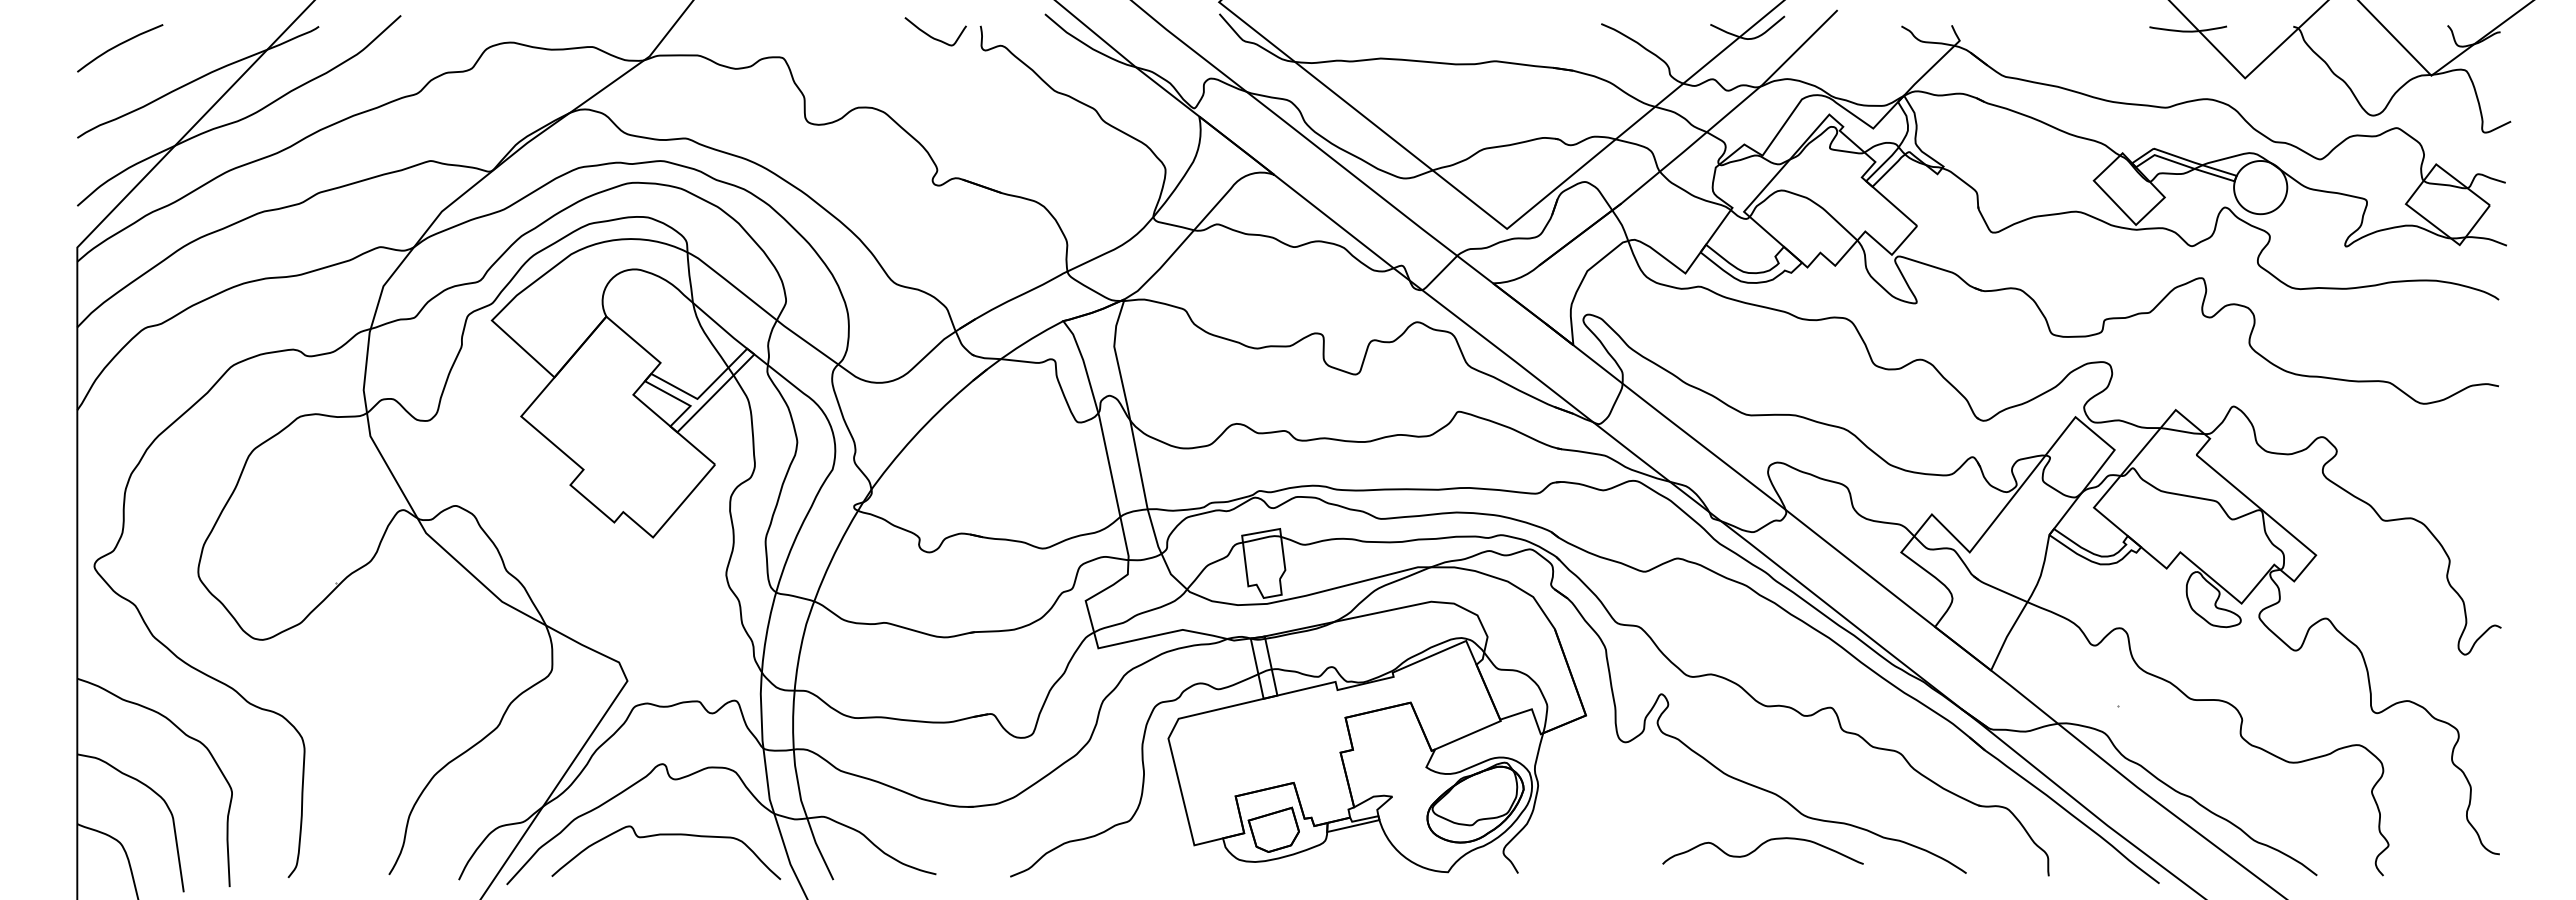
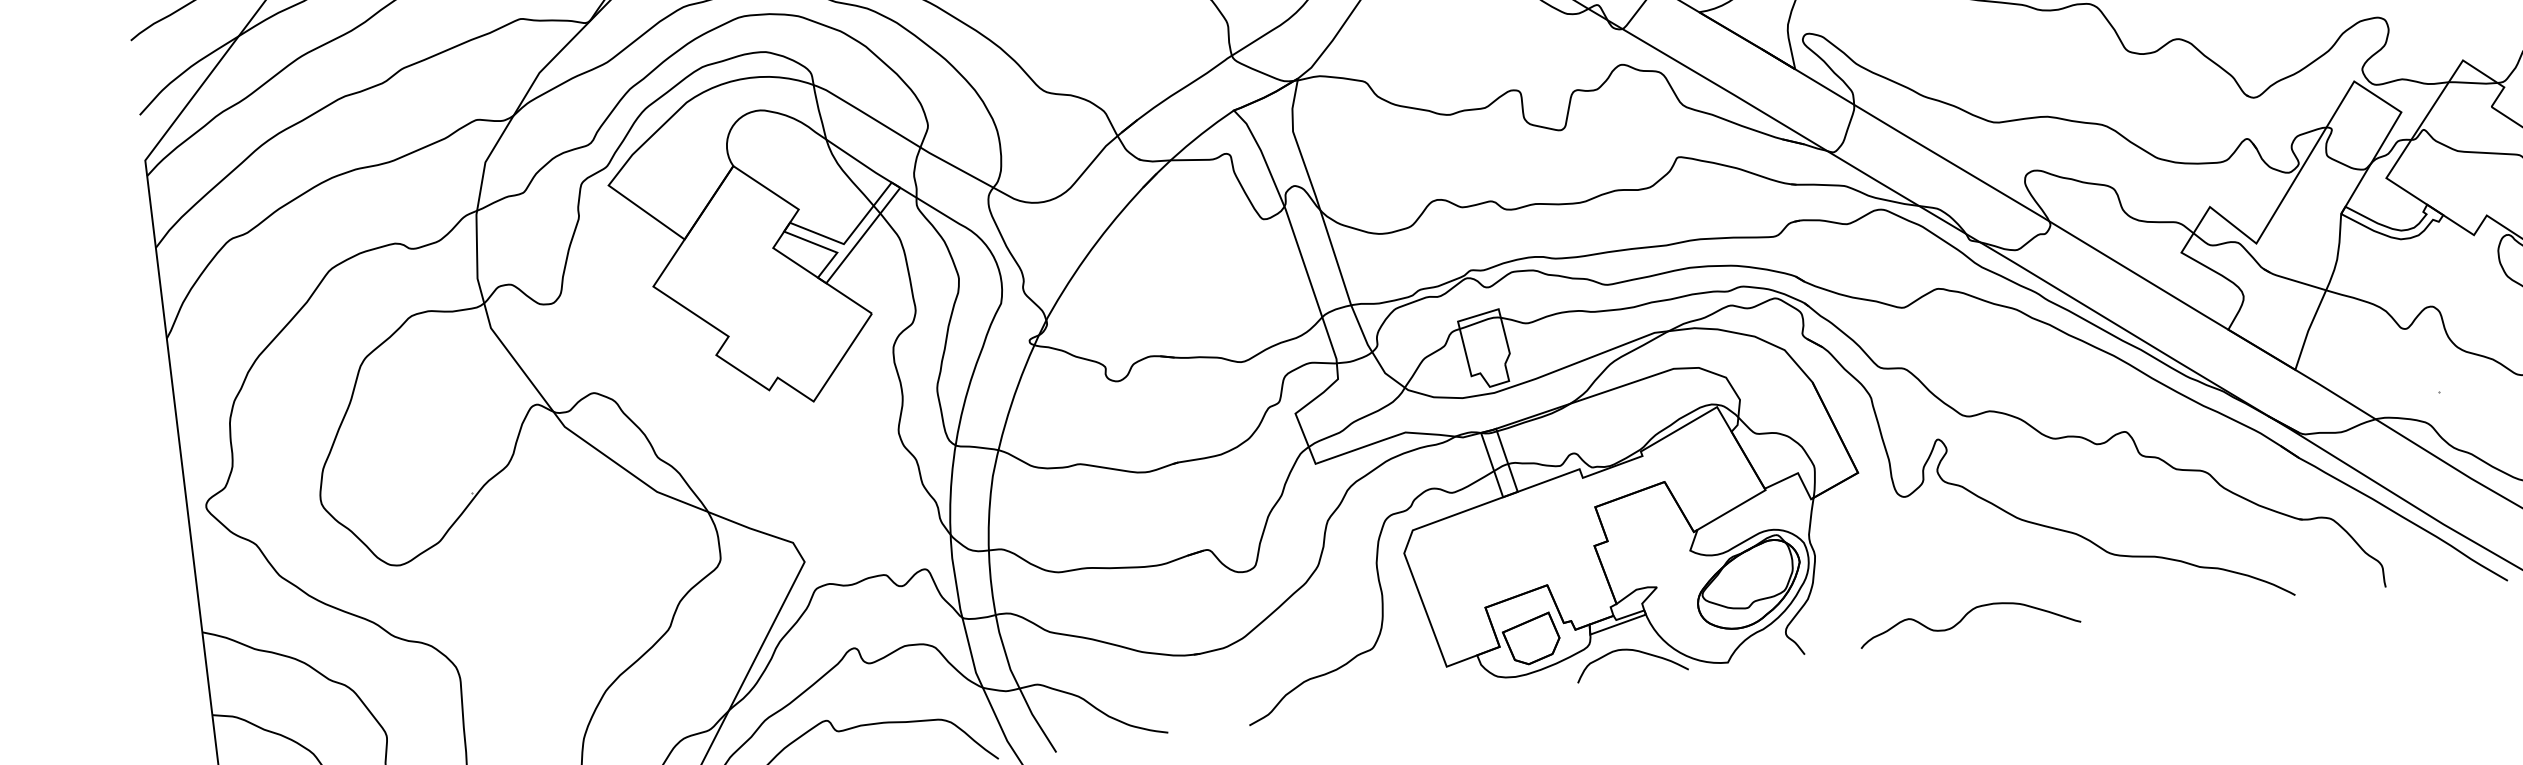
curve: (1759, 847) -> (1964, 617), moved
curve: (1365, 852) -> (1634, 651), added

